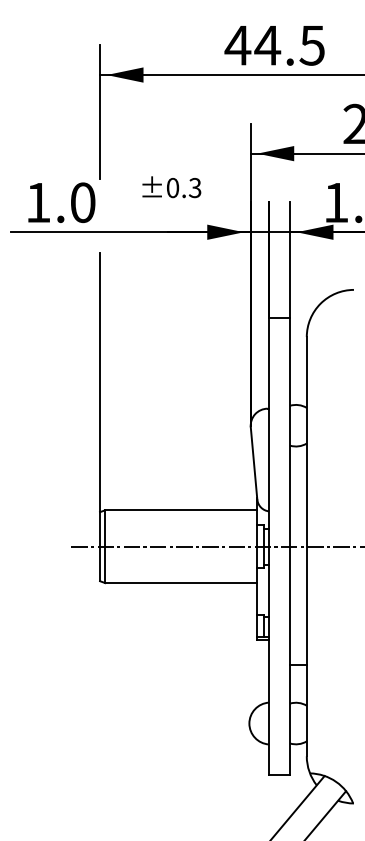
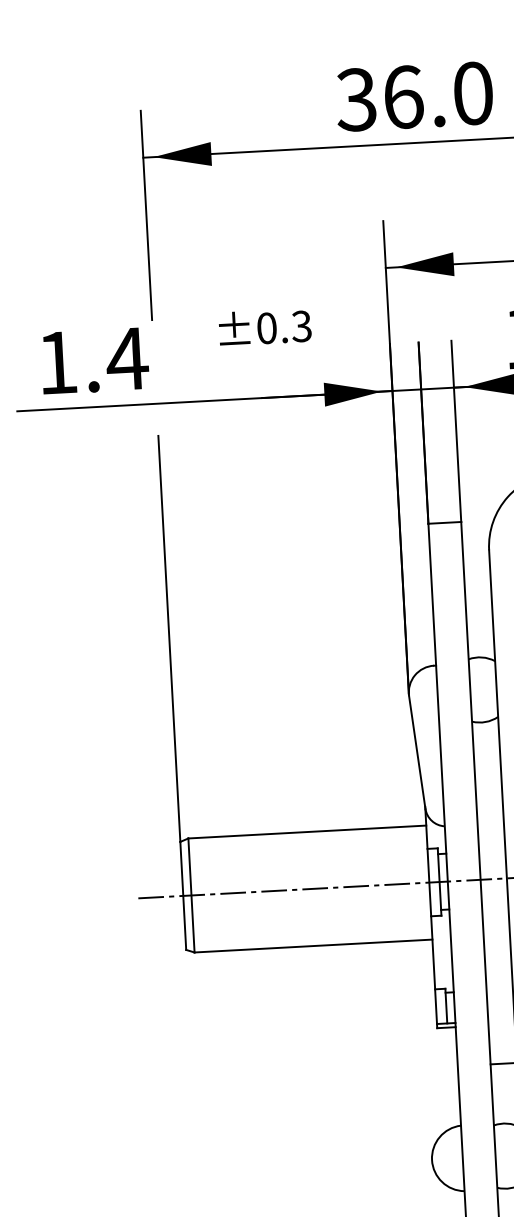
text: (274, 45) -> (413, 96), 44.5 -> 36.0
text: (82, 202) -> (126, 358), 1.0 -> 1.4

